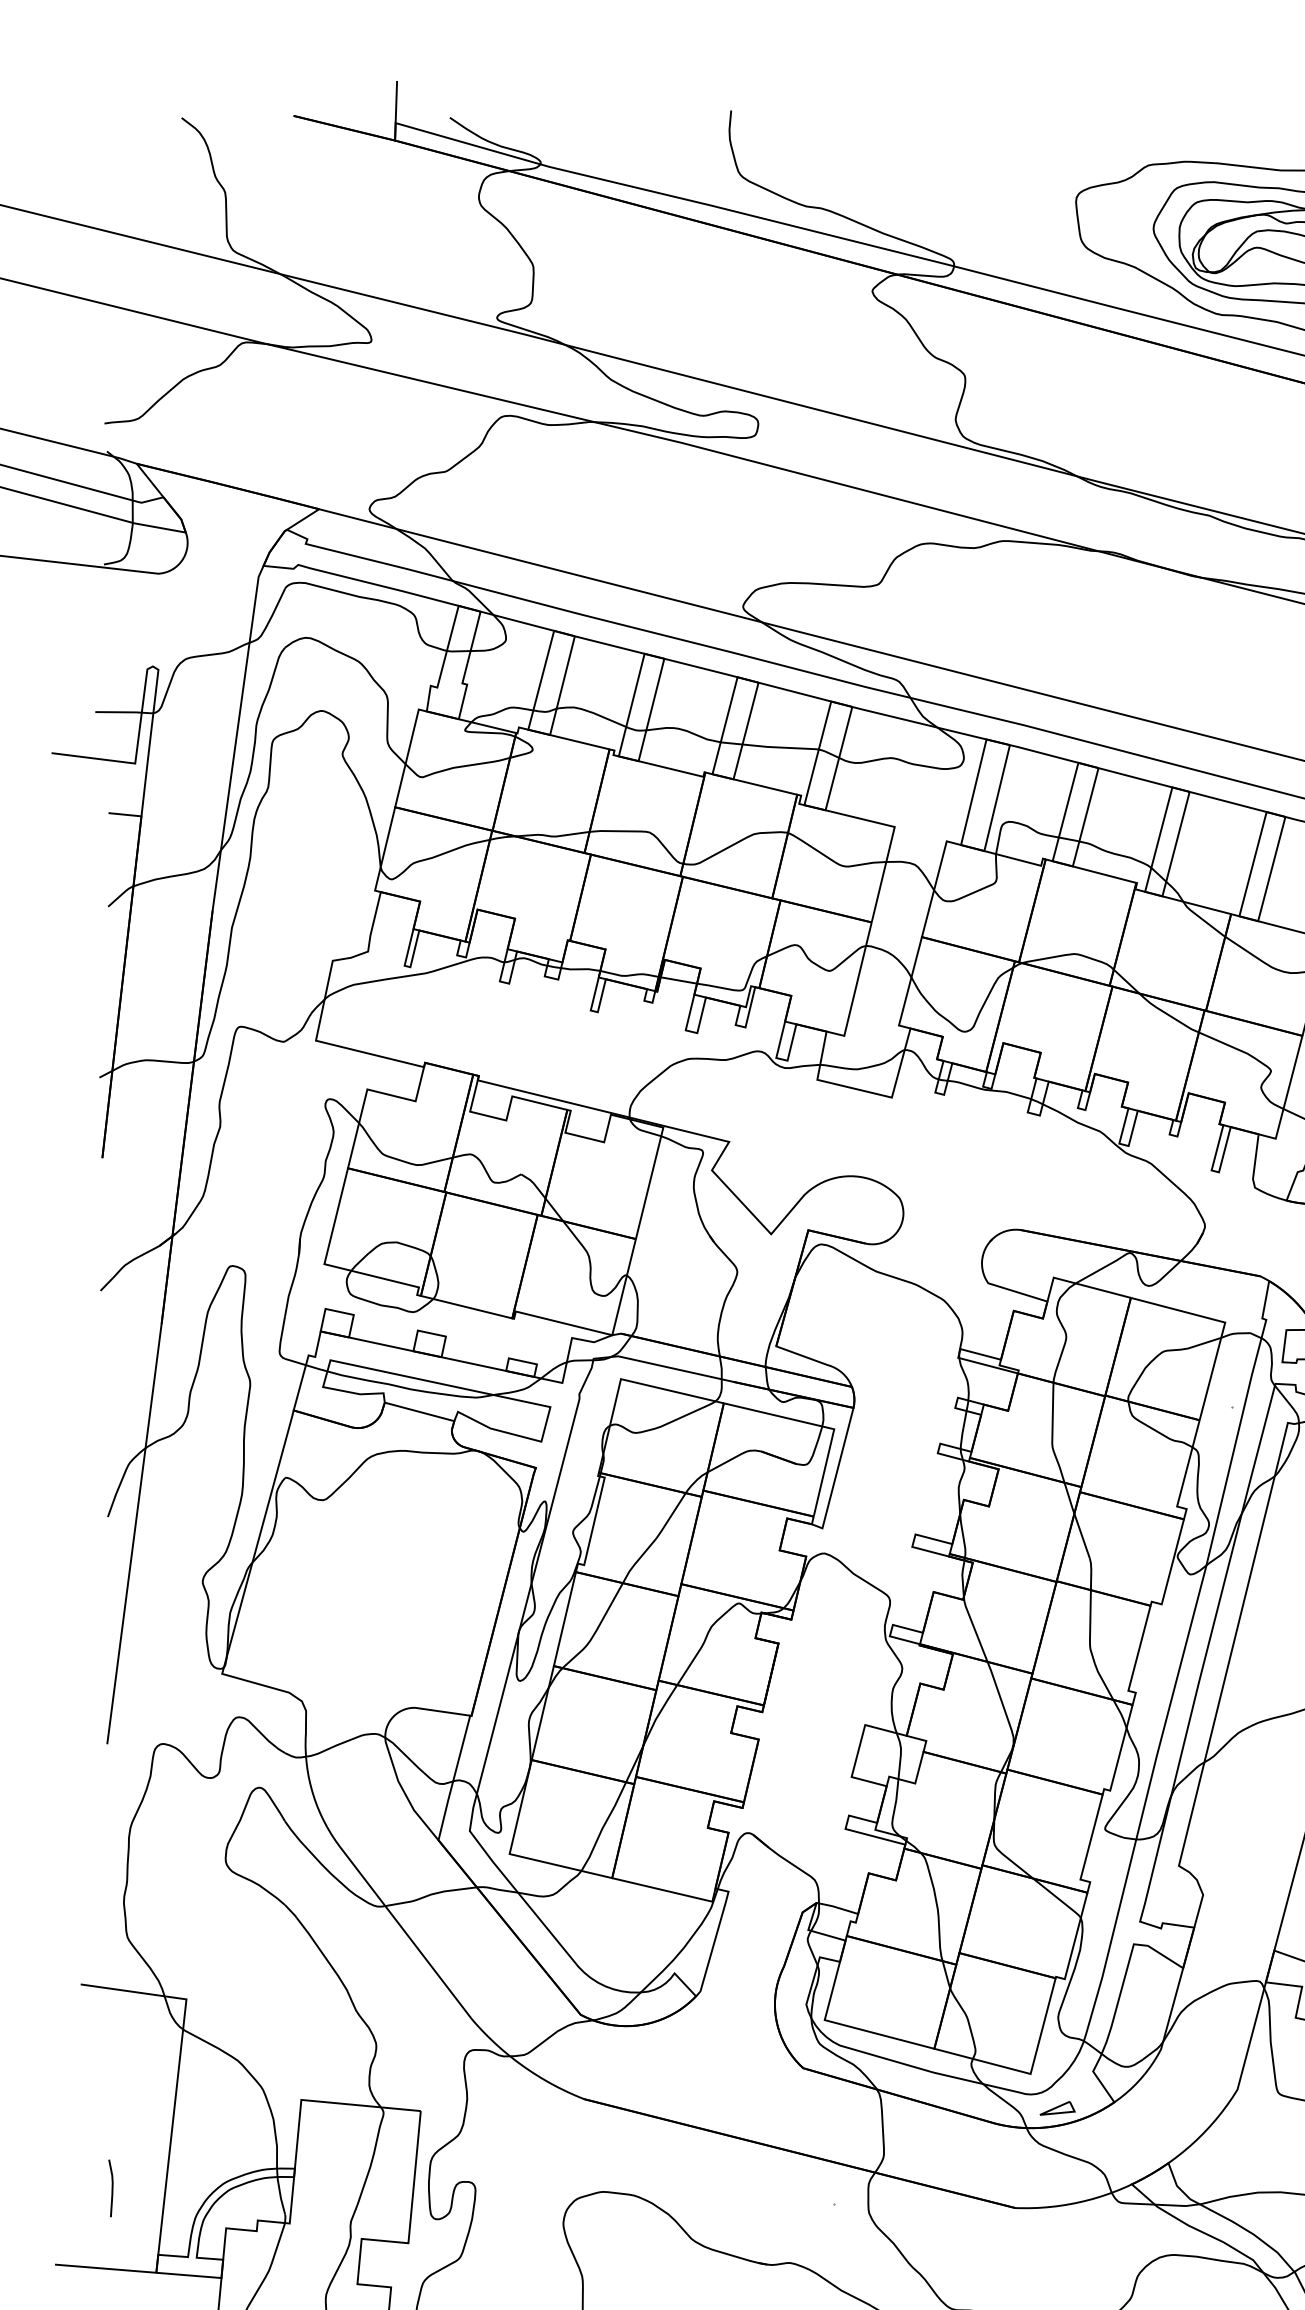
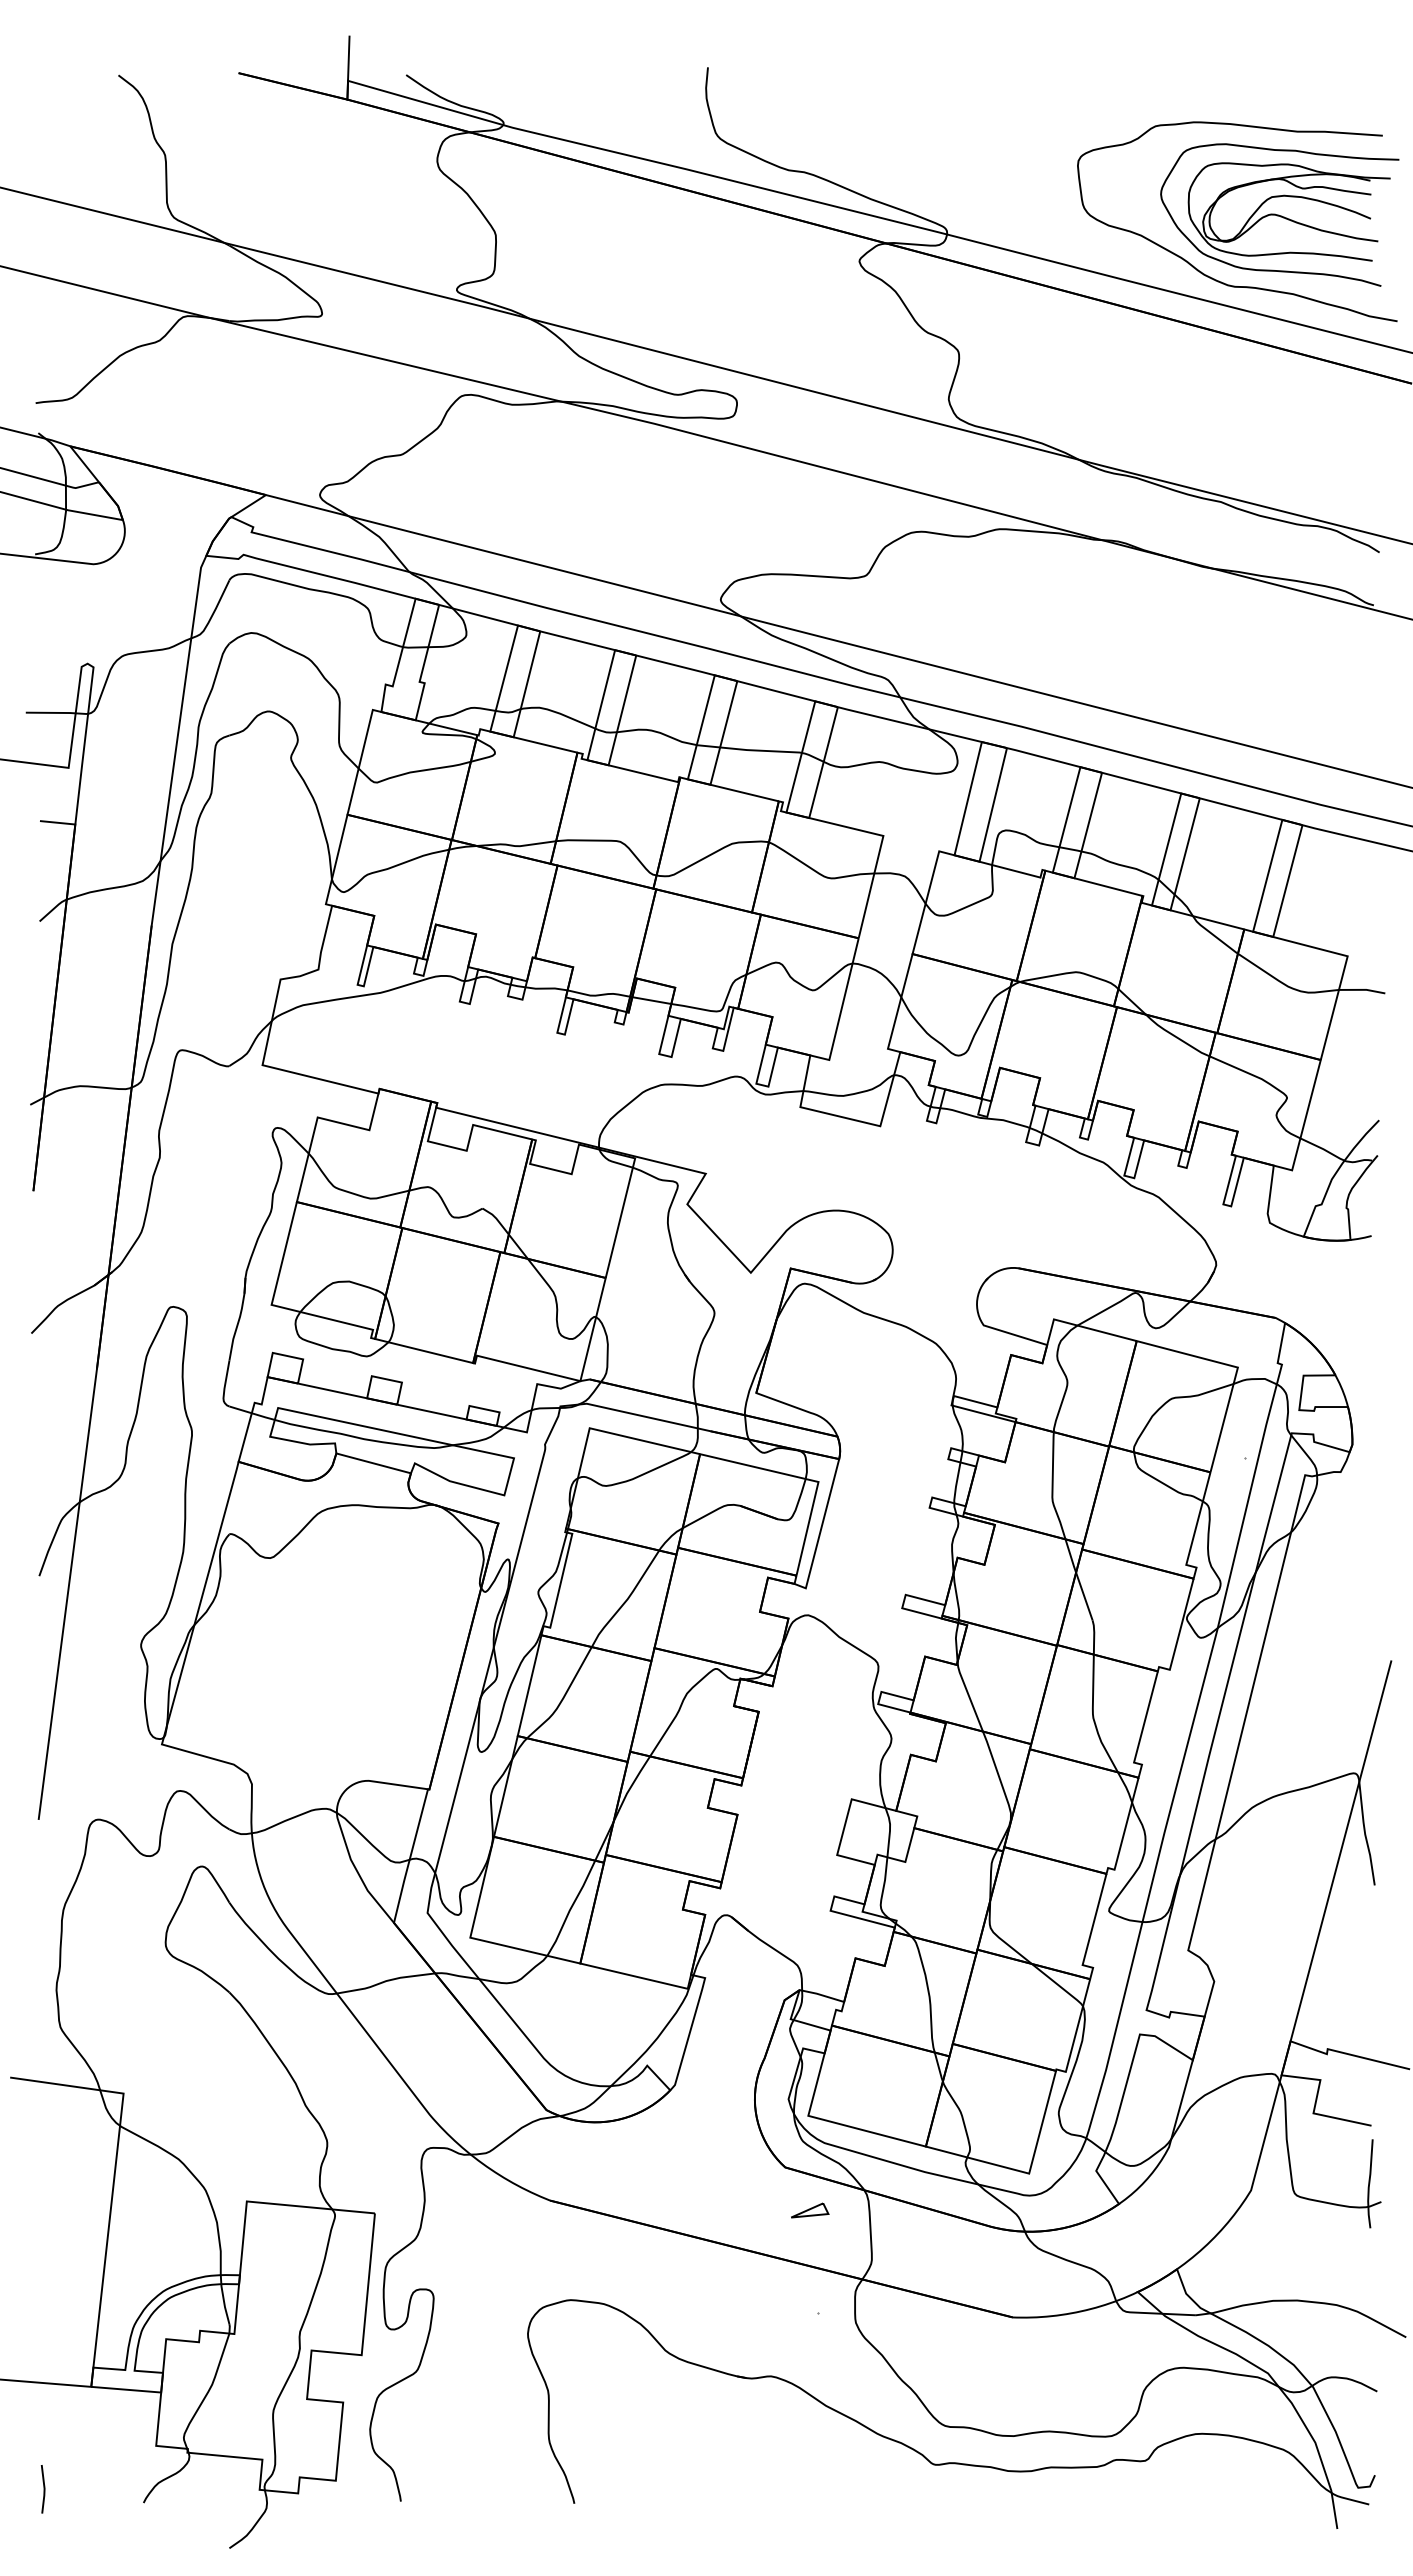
part: (1057, 2108) -> (810, 2210), moved
line: (111, 2188) -> (43, 2296), removed

